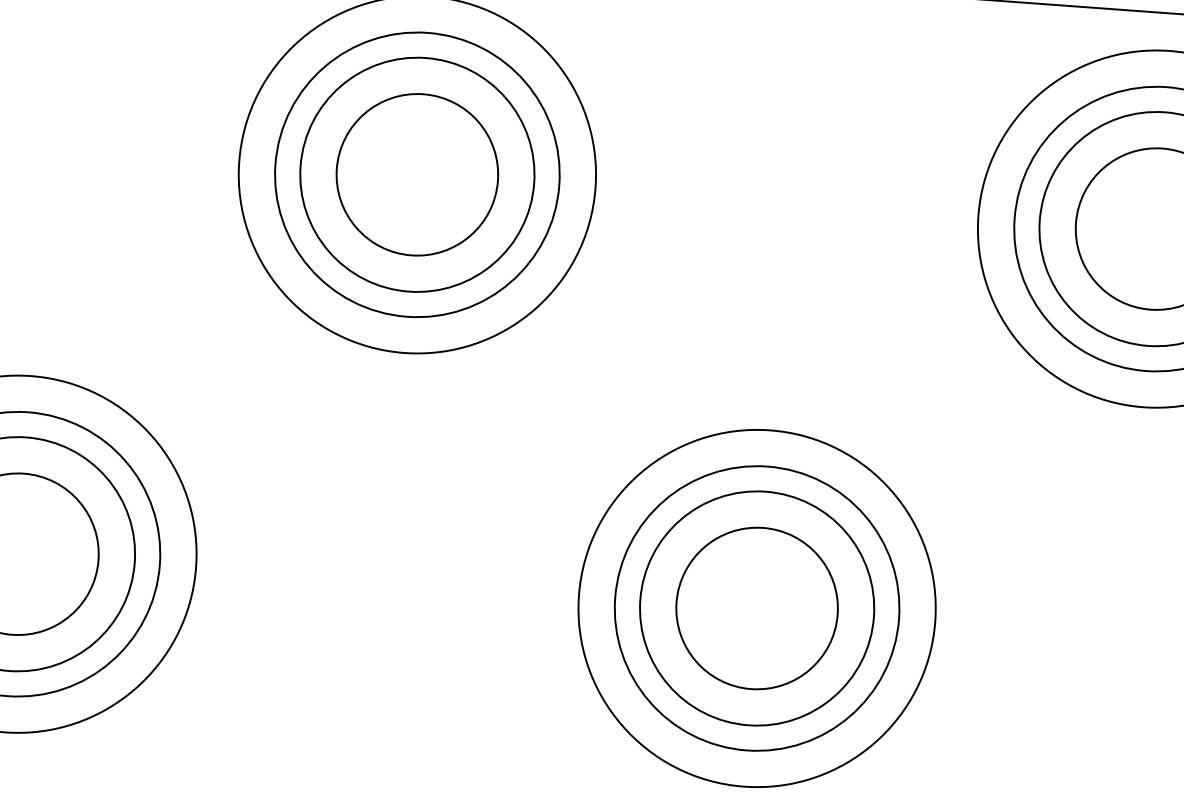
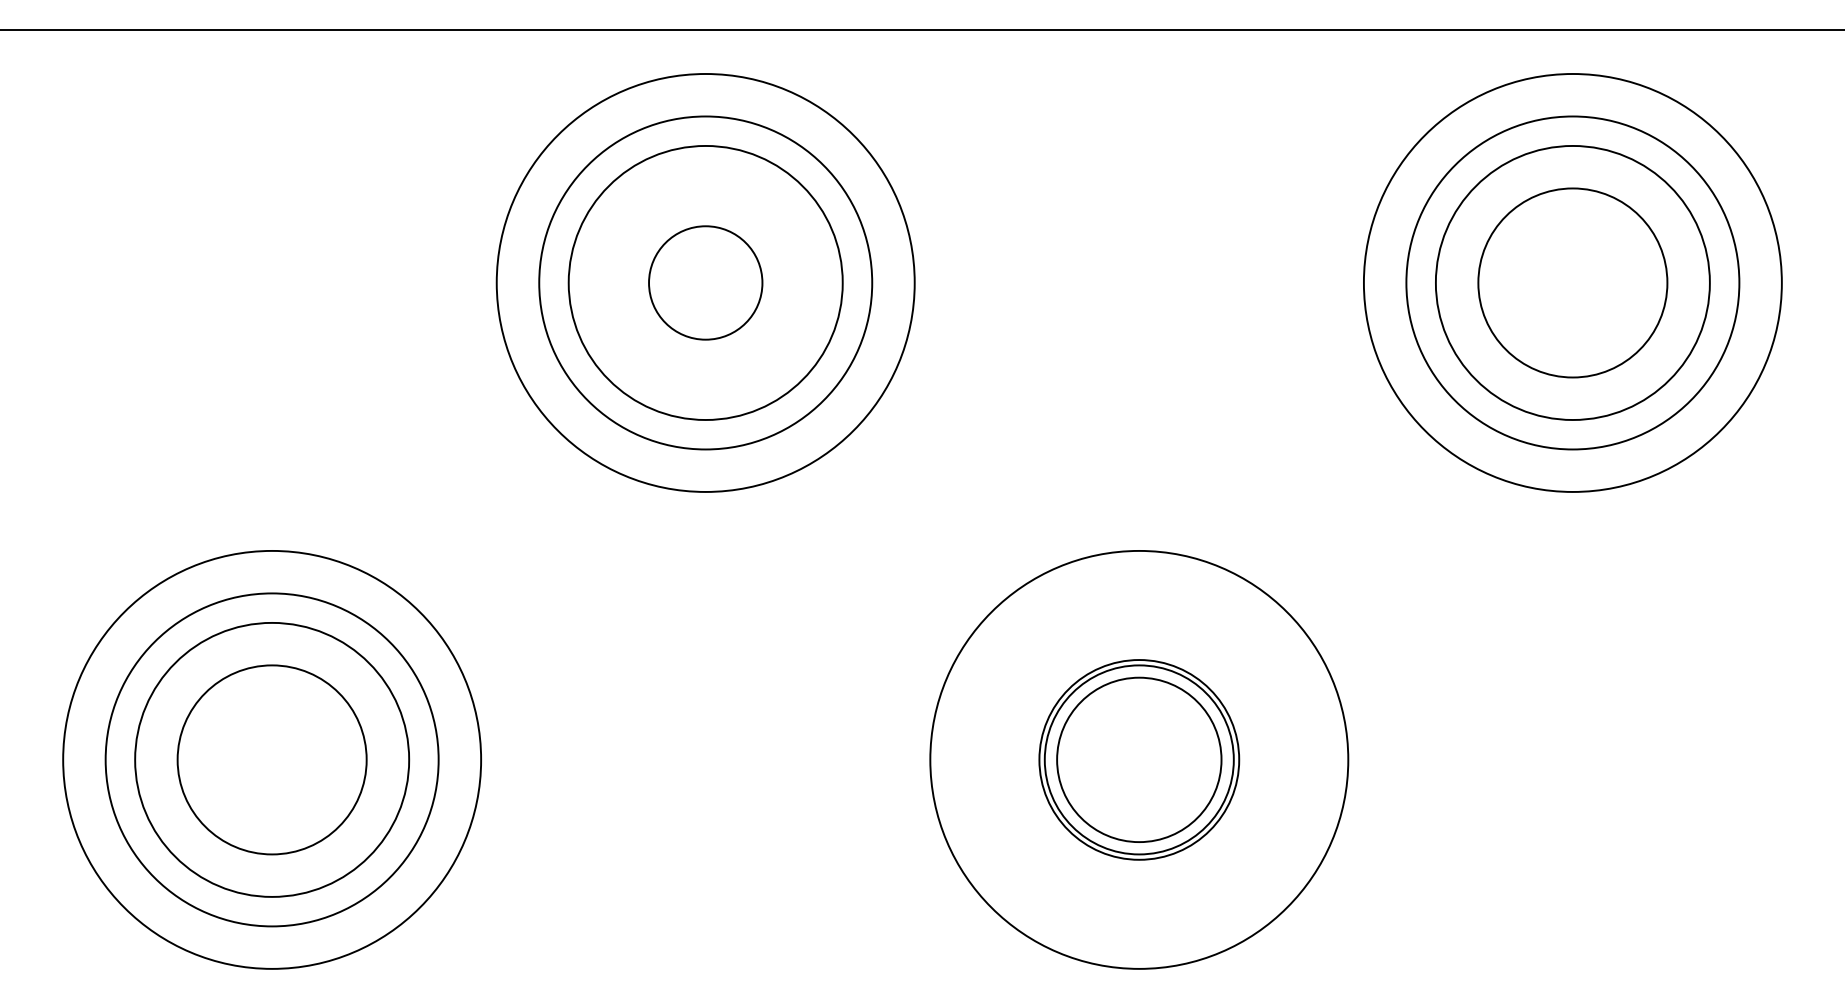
circle: (417, 174) -> (705, 282), size x0.6
circle: (756, 608) -> (1138, 759), size x0.6
circle: (757, 608) -> (1139, 759), size x0.6

